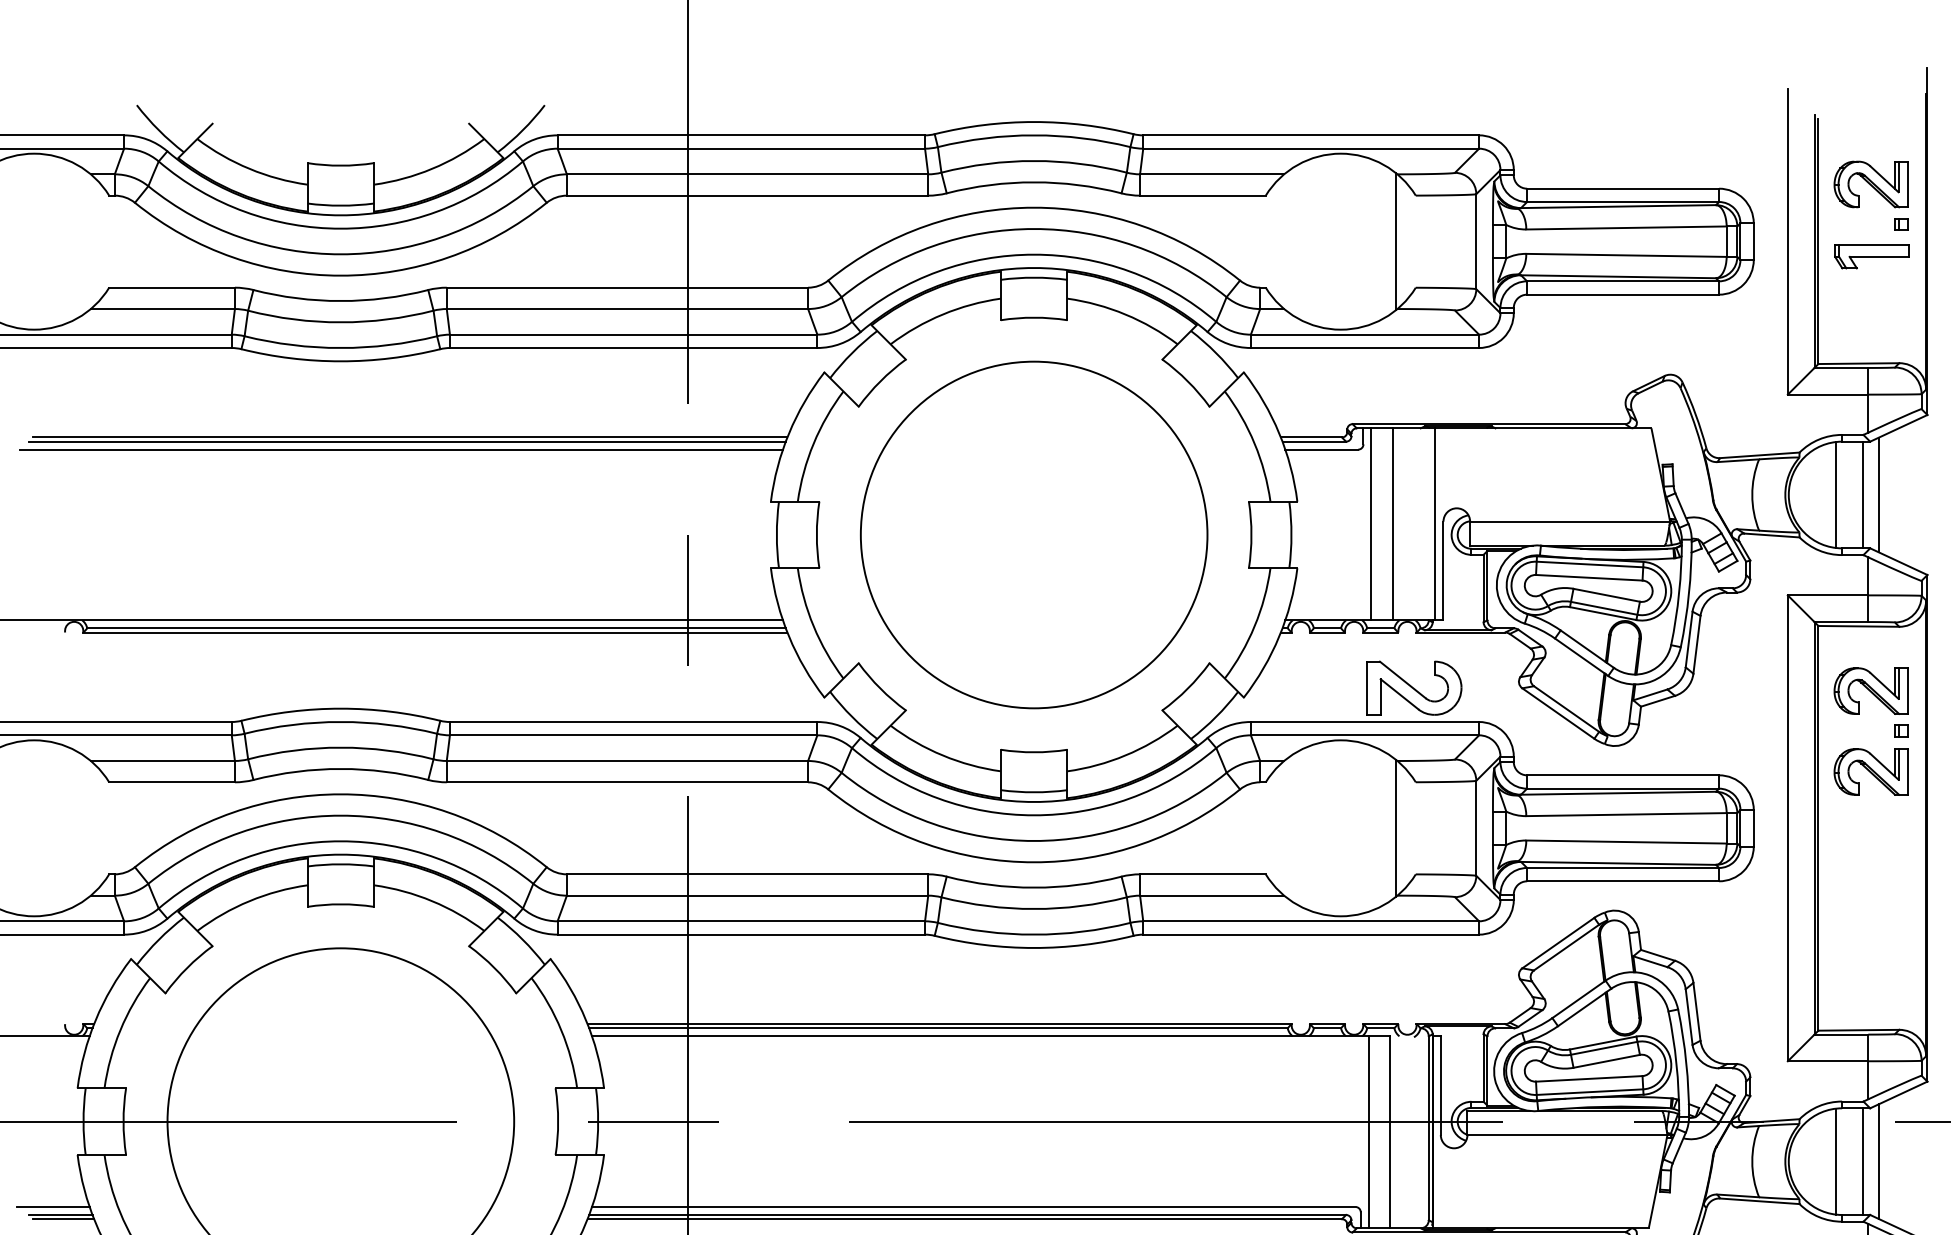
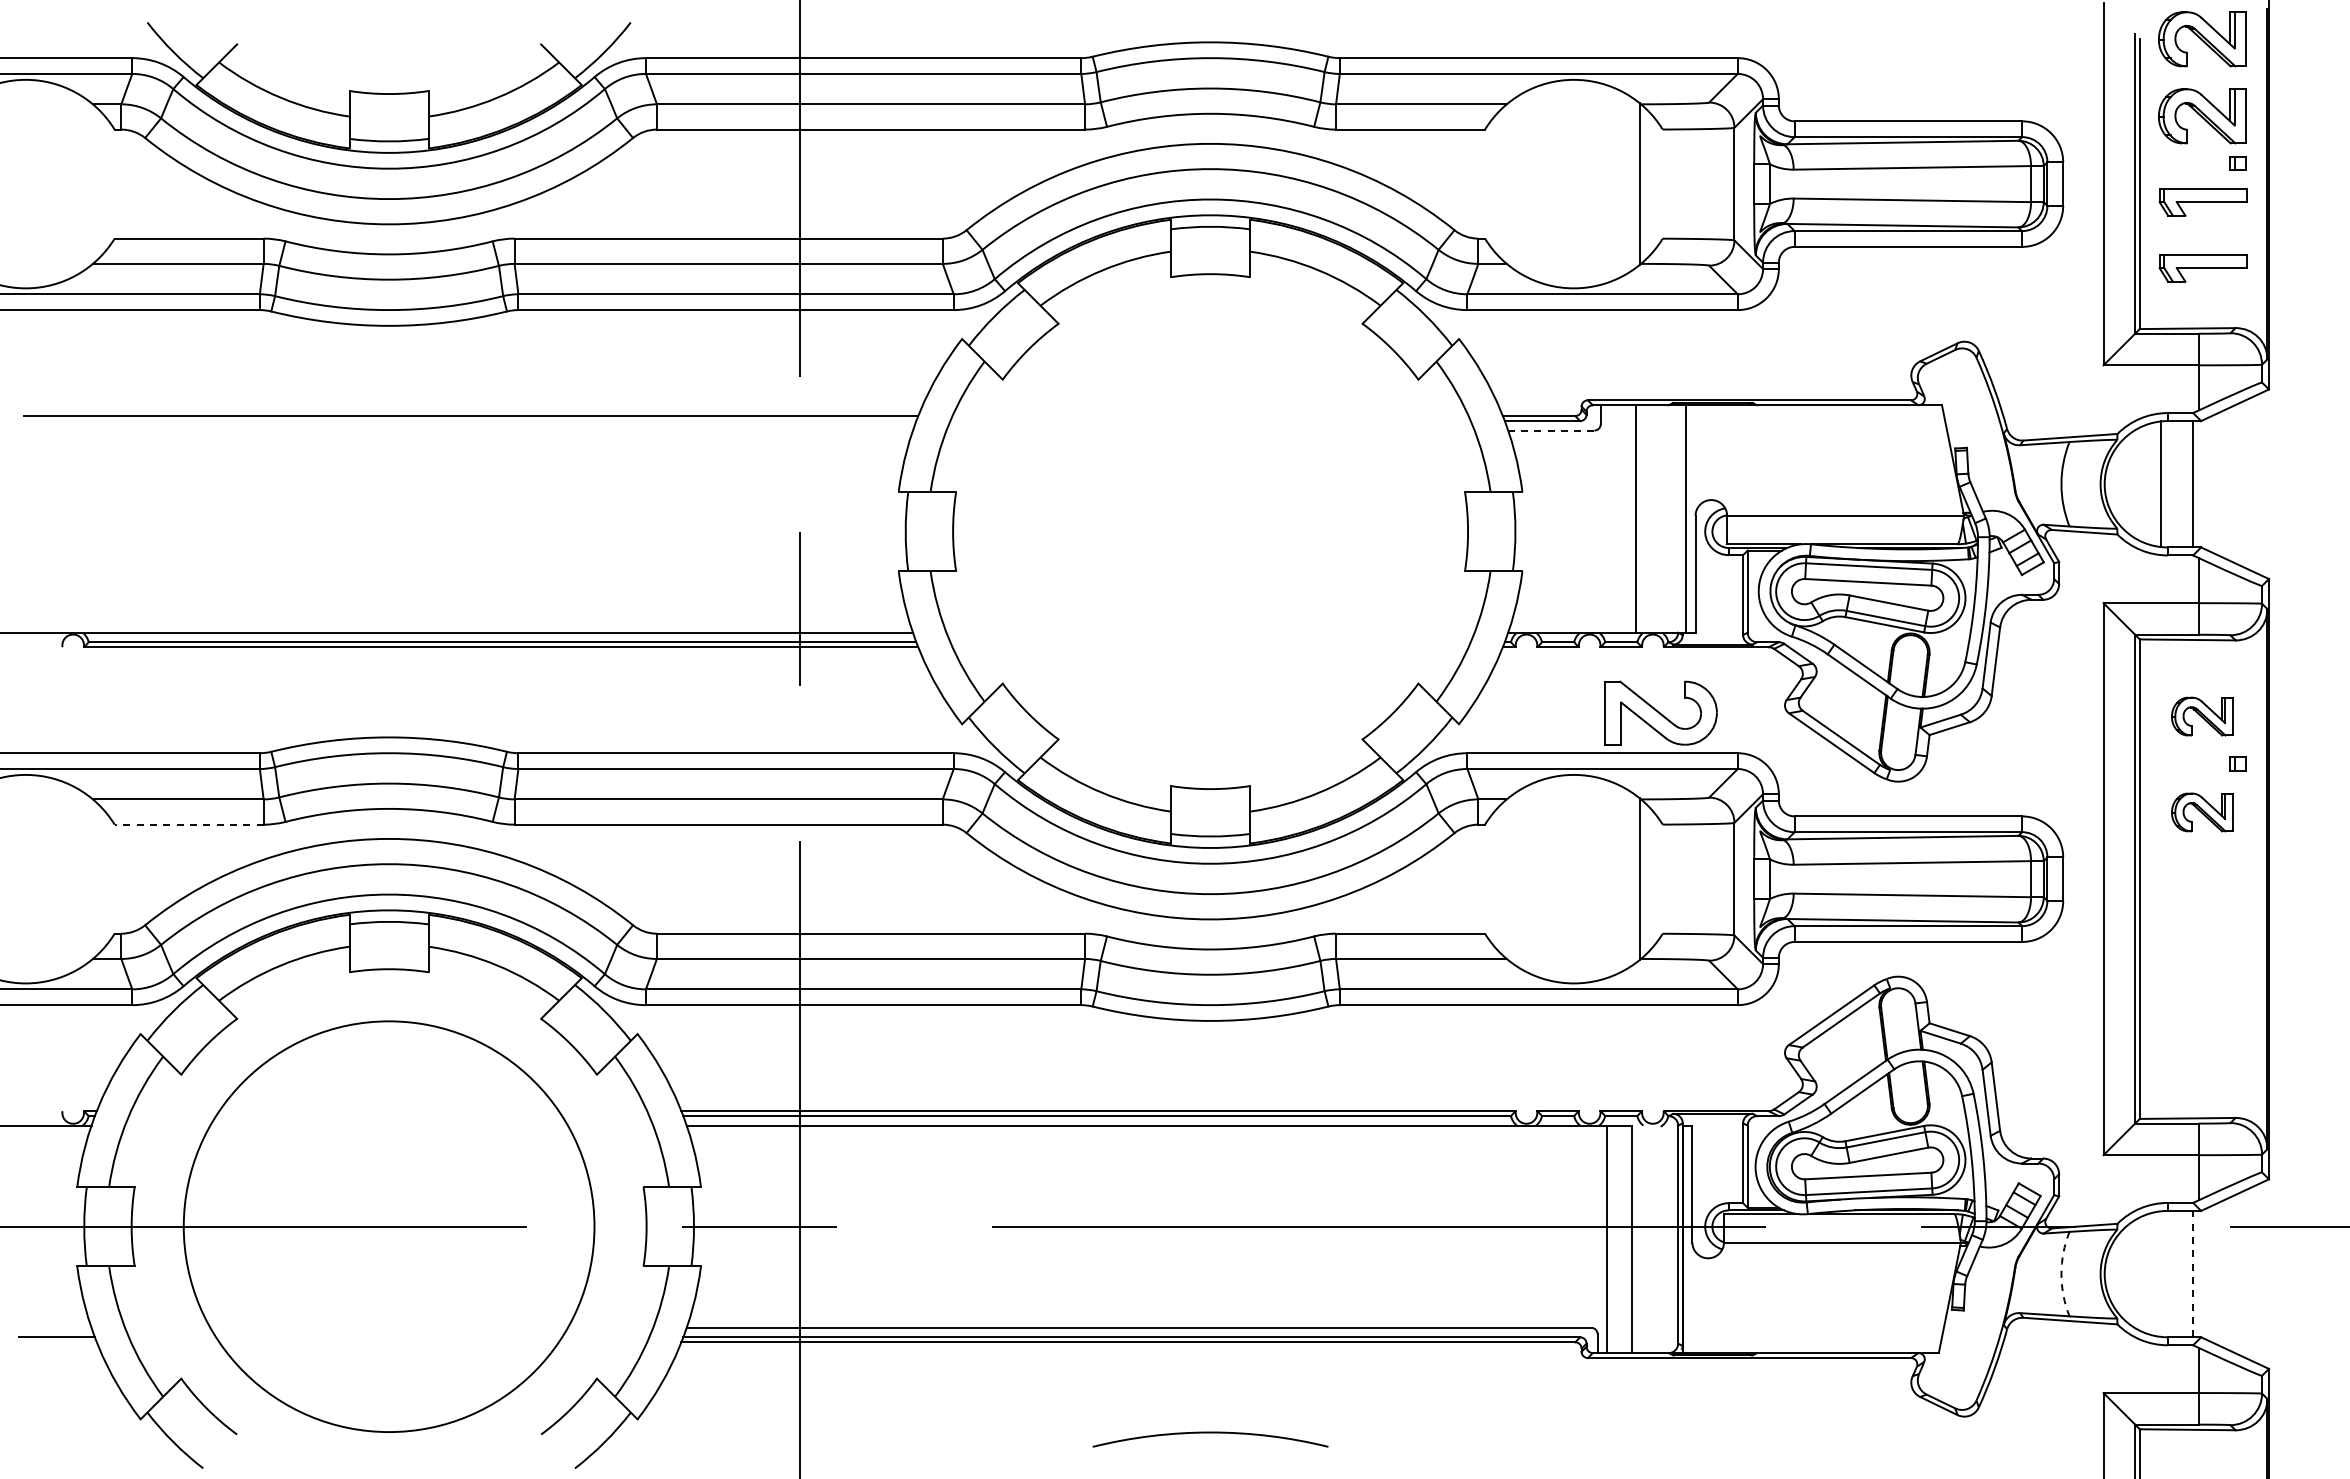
part: (1871, 119) -> (2202, 39), added
part: (1871, 312) -> (2202, 268), added
line: (406, 442) -> (467, 421), removed
line: (401, 449) -> (460, 430), removed
line: (1321, 449) -> (1550, 430), solid -> dashed
line: (1878, 495) -> (2211, 484), removed
line: (1371, 523) -> (1610, 518), removed
circle: (1034, 534) -> (1210, 531), removed
part: (1871, 691) -> (2202, 716), size x0.7
part: (1871, 772) -> (2202, 812), size x0.7
line: (171, 782) -> (188, 824), solid -> dashed
arc: (1752, 1161) -> (2061, 1274), solid -> dashed
line: (1836, 1161) -> (2161, 1273), removed
line: (1862, 1161) -> (2192, 1273), solid -> dashed
line: (1878, 1161) -> (2211, 1274), removed
line: (53, 1206) -> (48, 1327), removed
line: (63, 1219) -> (60, 1342), removed

